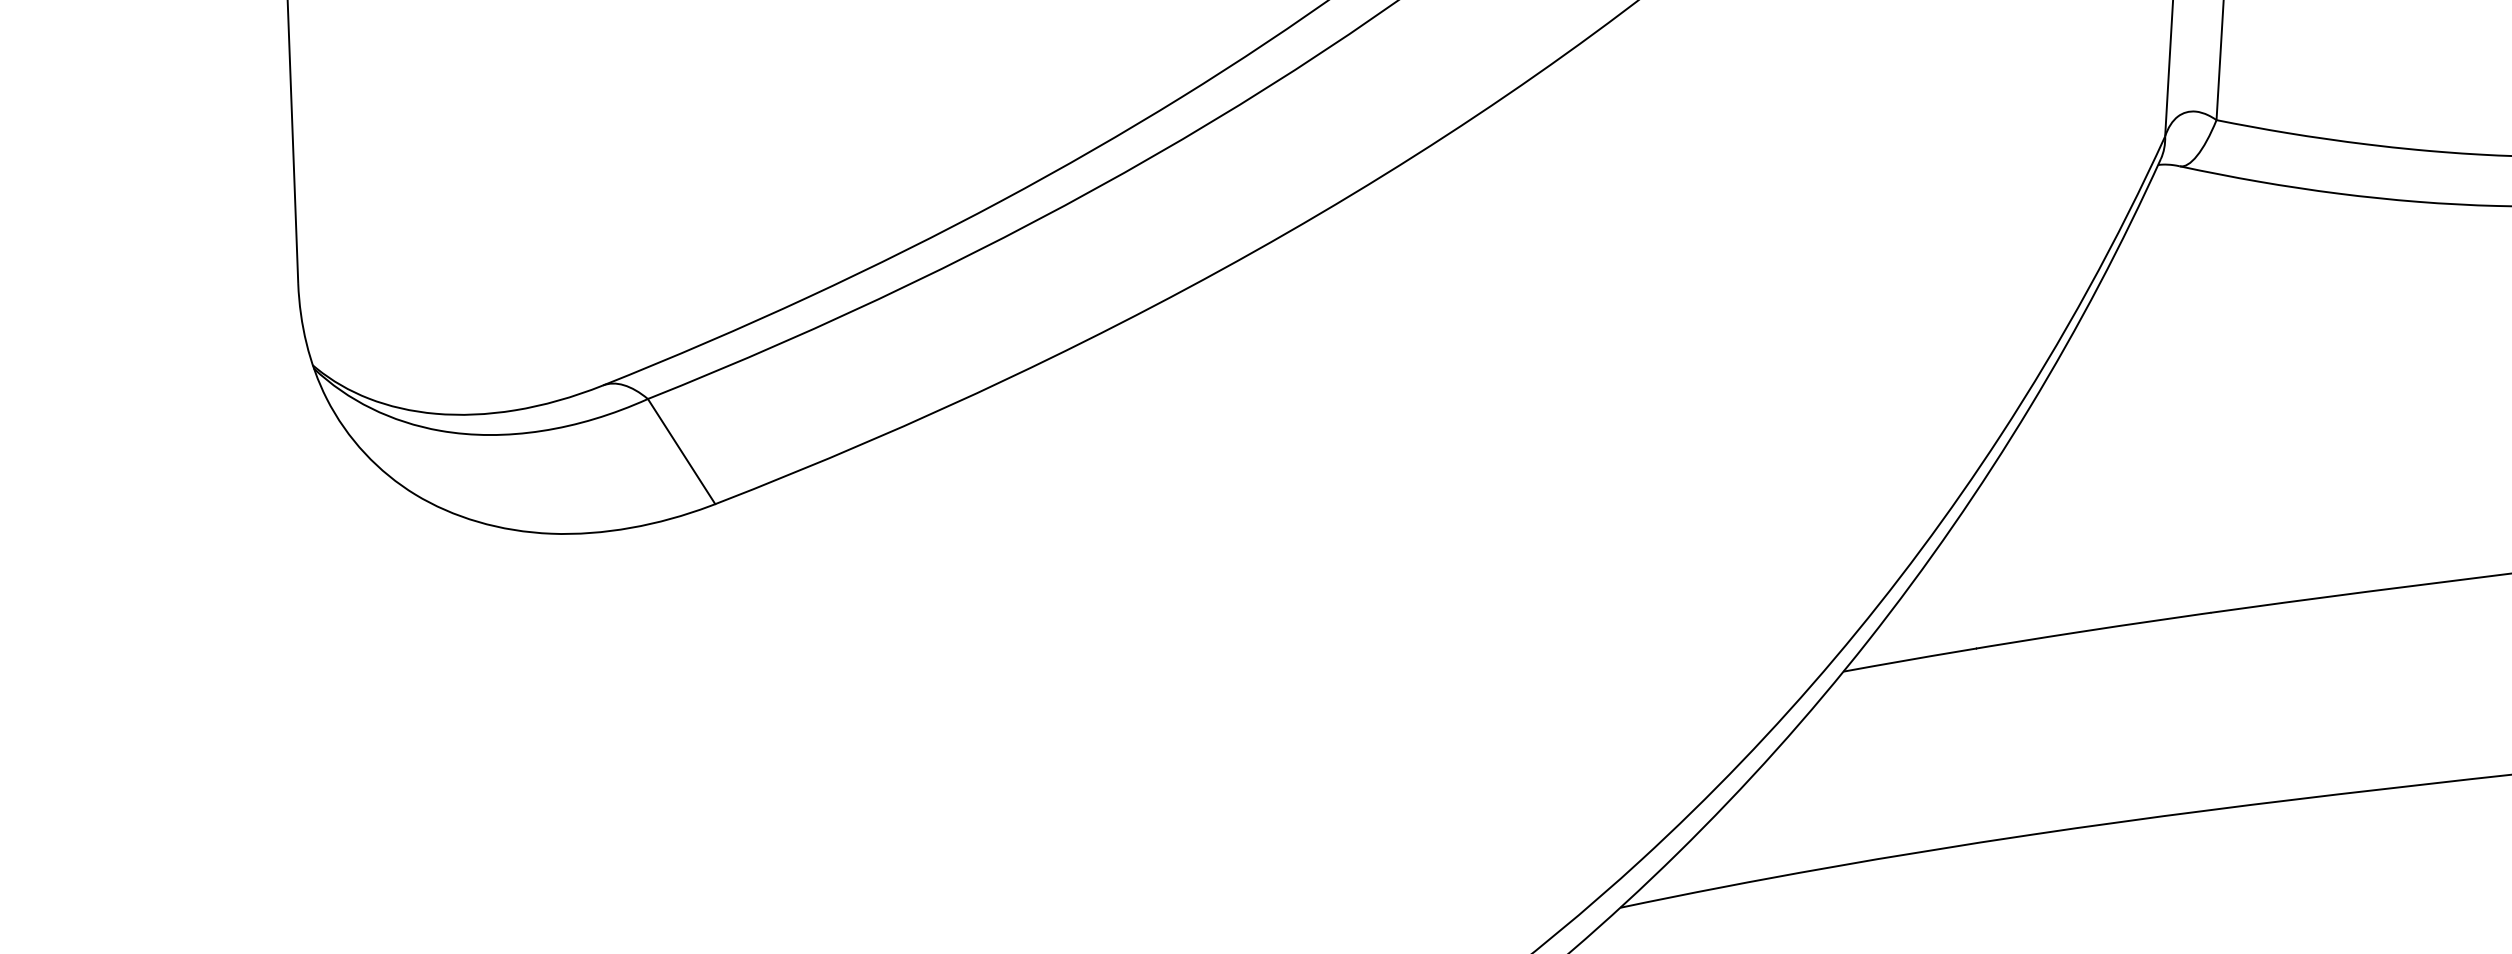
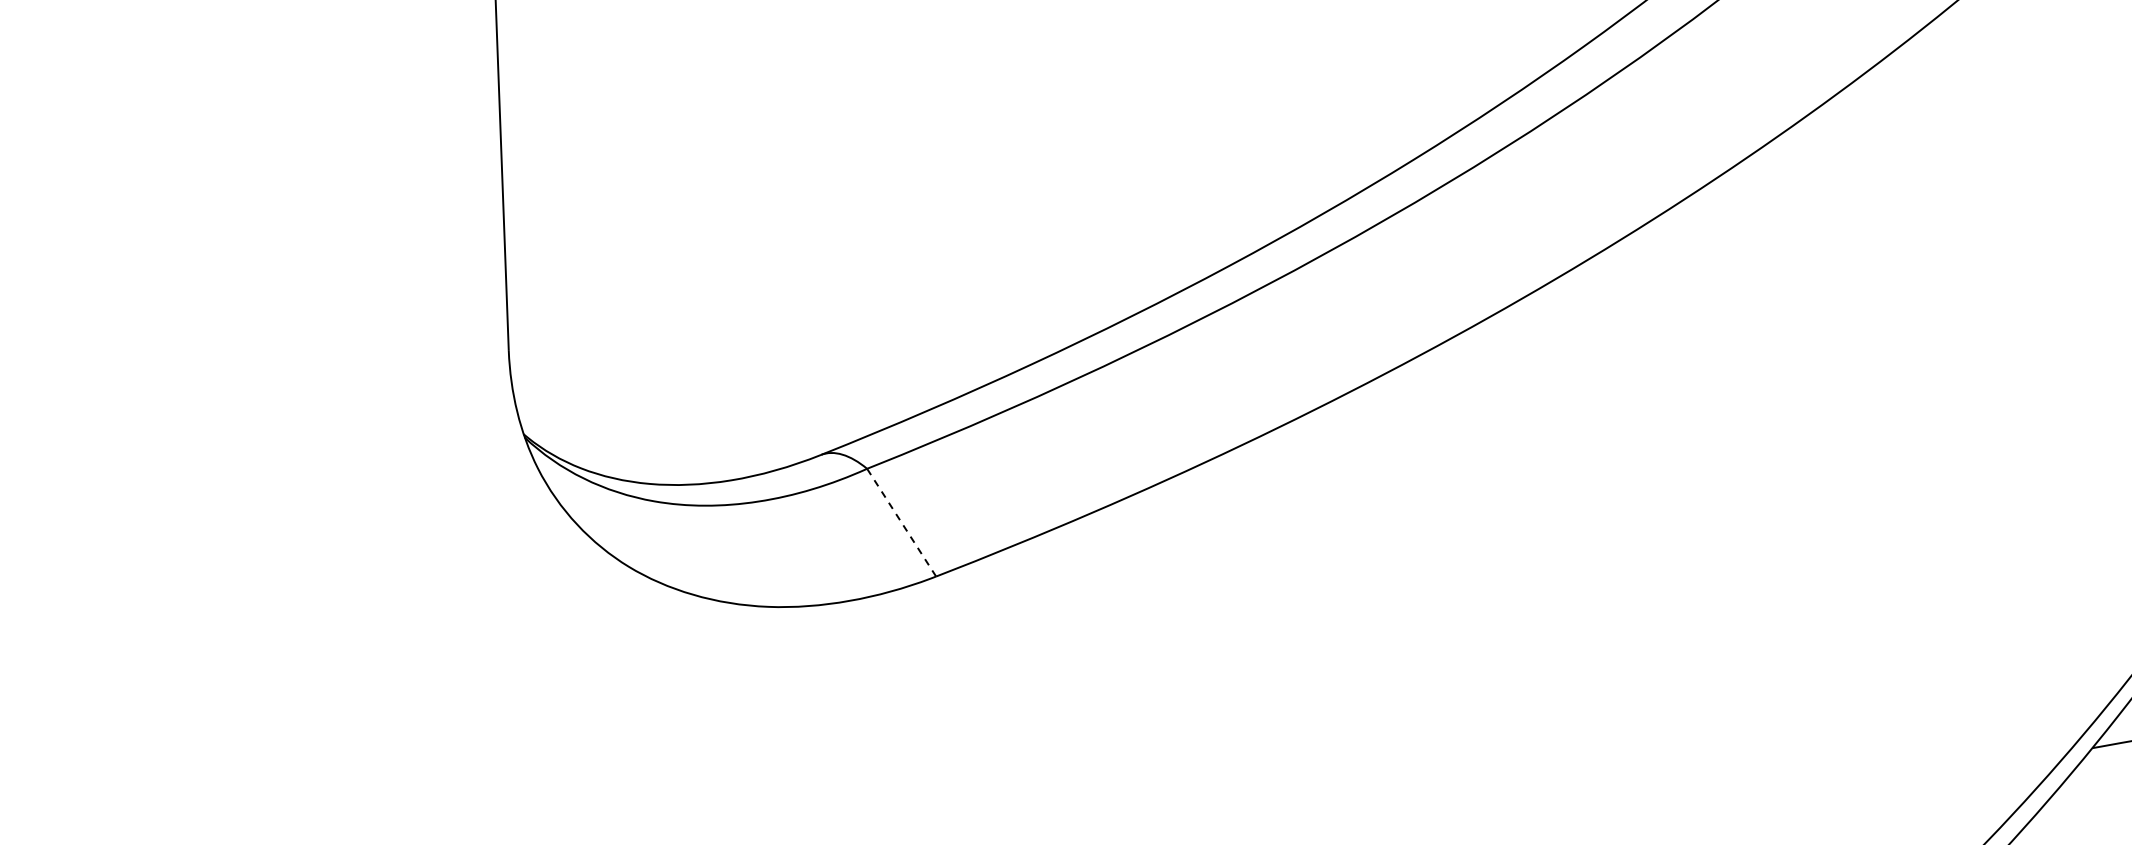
line: (681, 451) -> (901, 522), solid -> dashed

